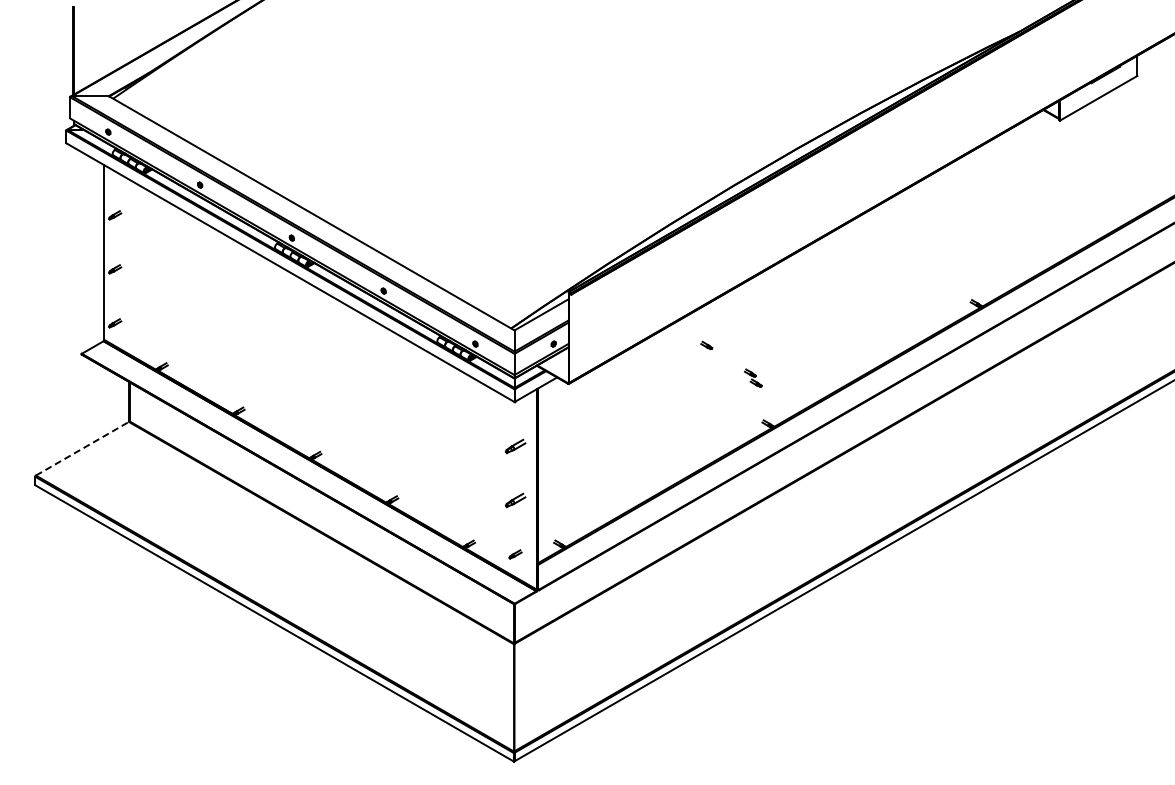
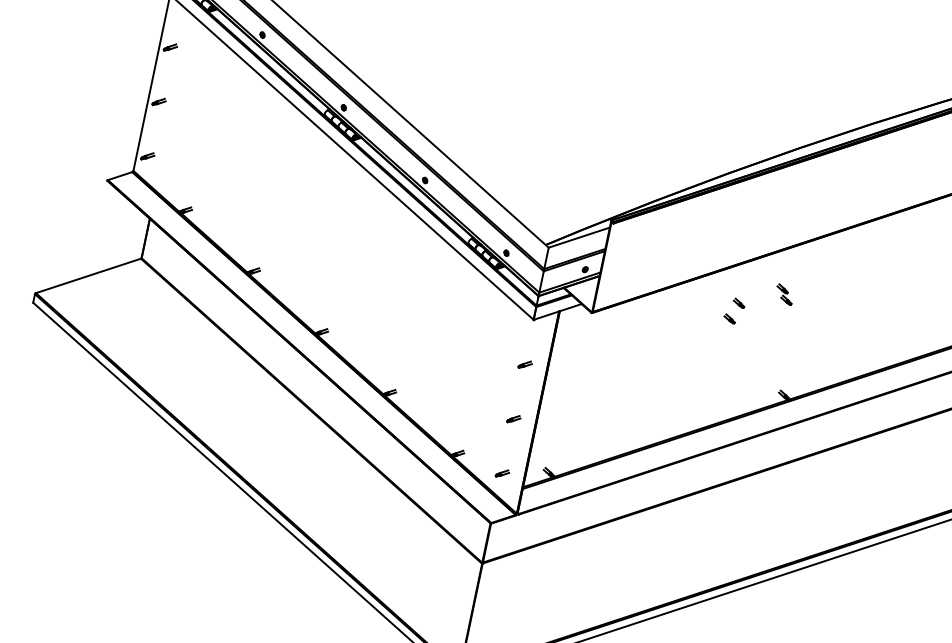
part: (700, 361) -> (729, 318), added
part: (753, 377) -> (785, 293), moved
part: (515, 446) -> (525, 364), size x0.62
line: (82, 448) -> (88, 275), dashed -> solid
part: (515, 500) -> (513, 419), size x0.62

